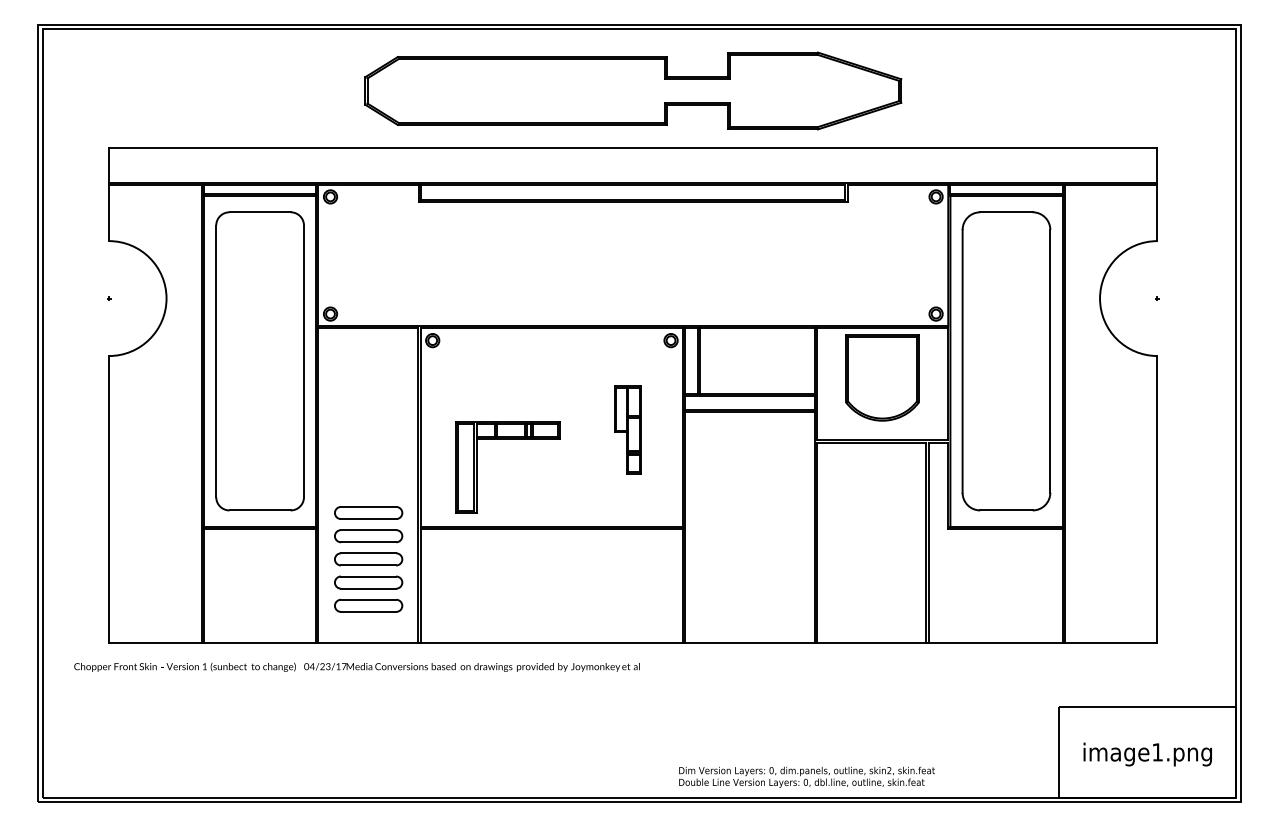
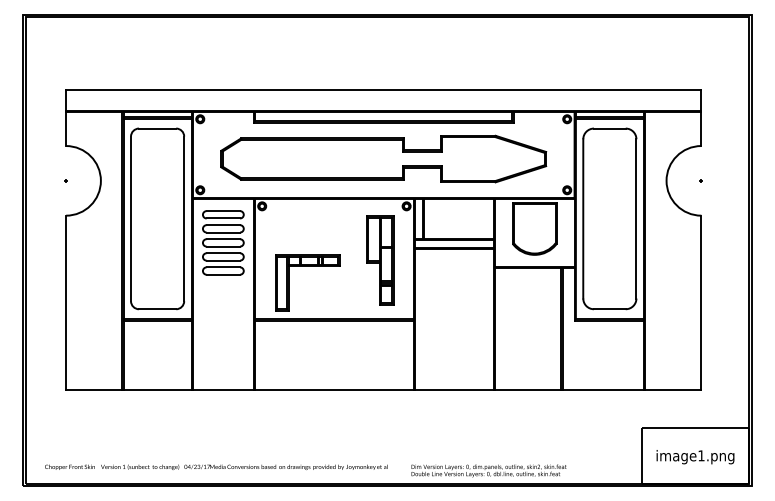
part: (632, 90) -> (383, 158), moved
part: (627, 430) -> (380, 260), size x1.67
part: (368, 558) -> (223, 242), moved
text: (357, 665) -> (216, 466), moved

